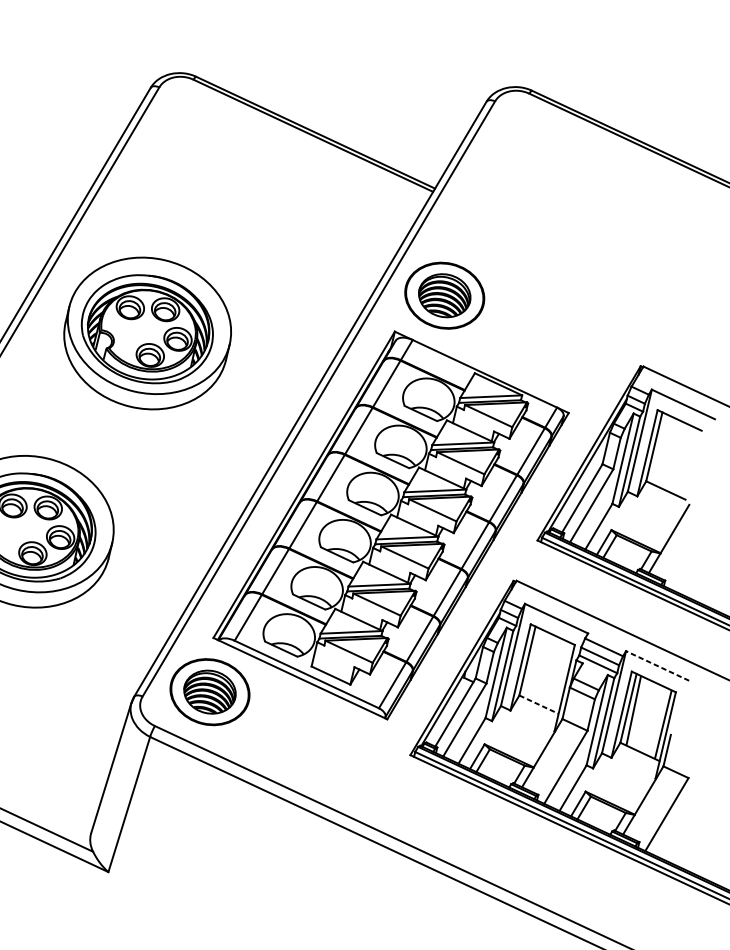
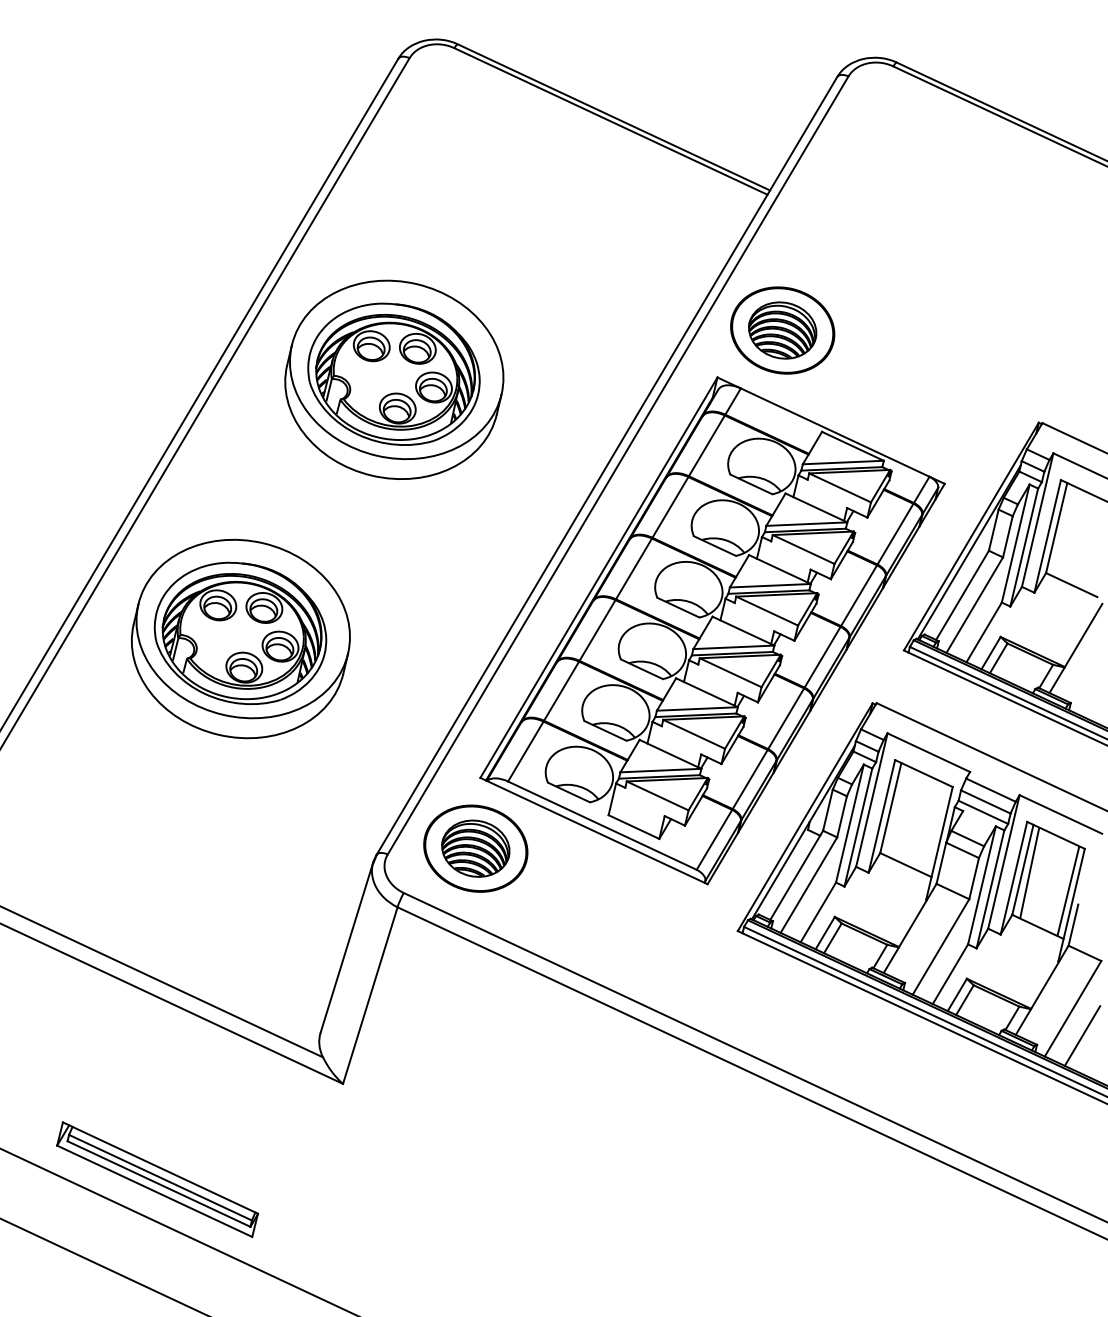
line: (657, 665) -> (1060, 814), dashed -> solid
line: (539, 704) -> (906, 865), dashed -> solid
line: (674, 835) -> (1082, 1035), added

